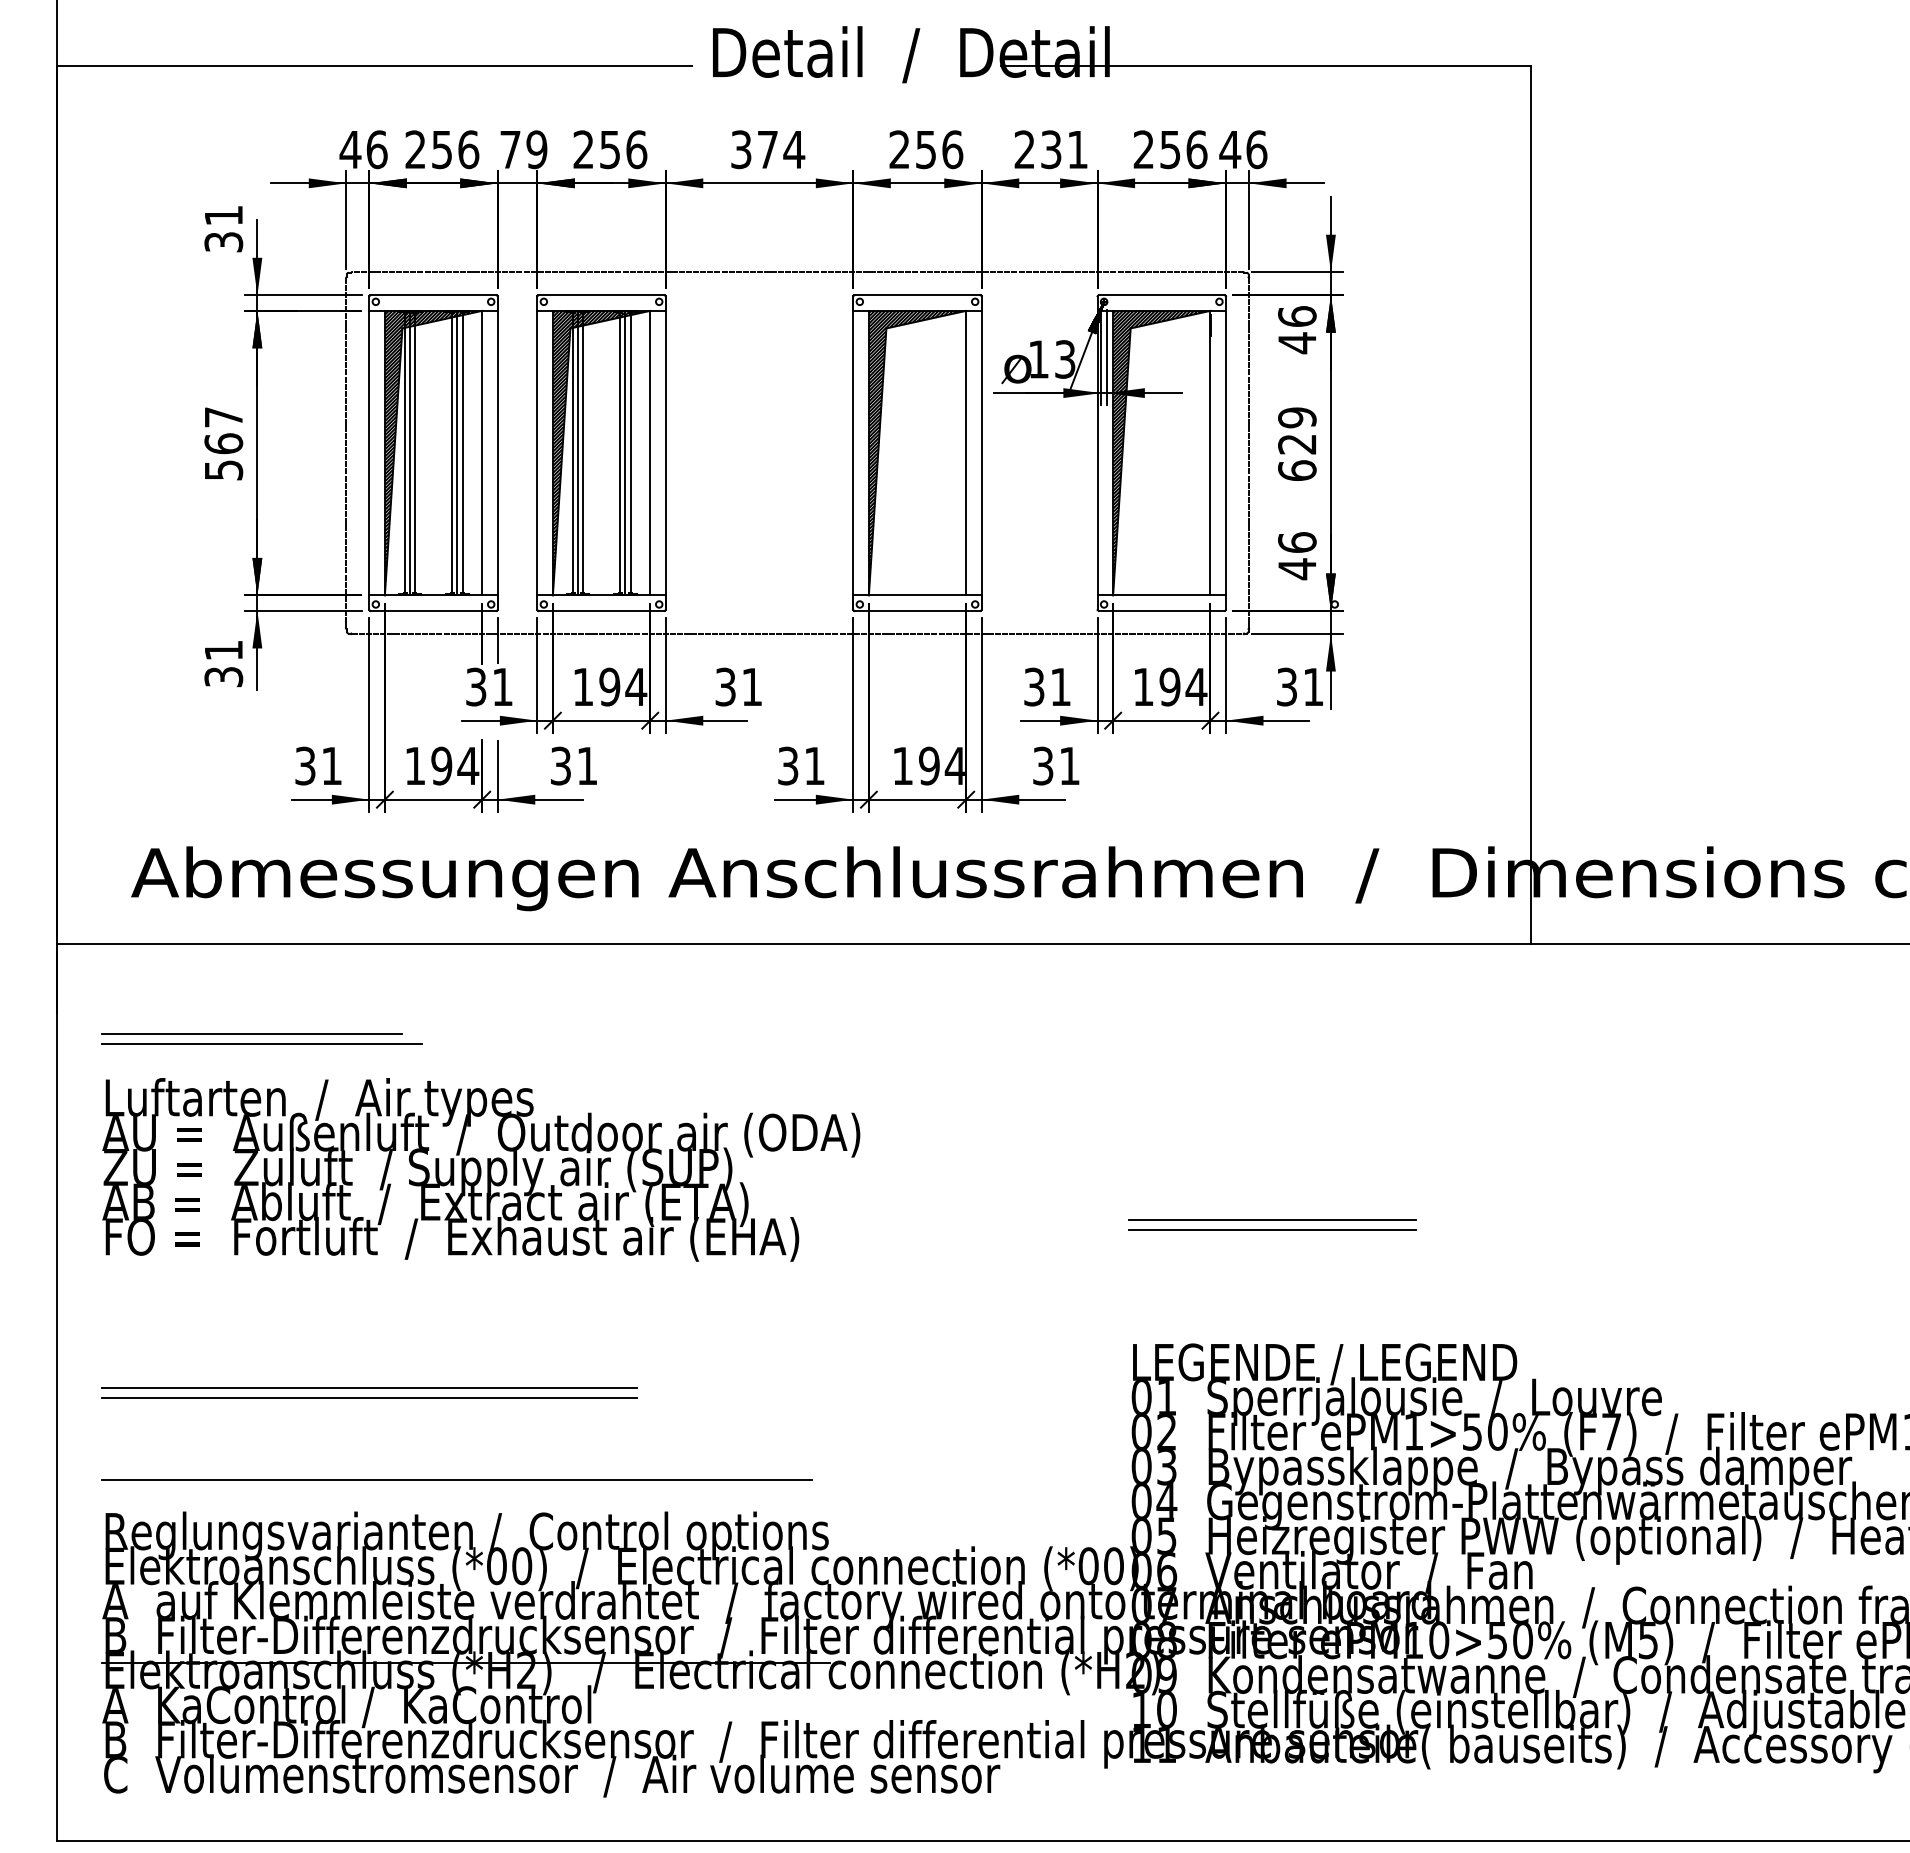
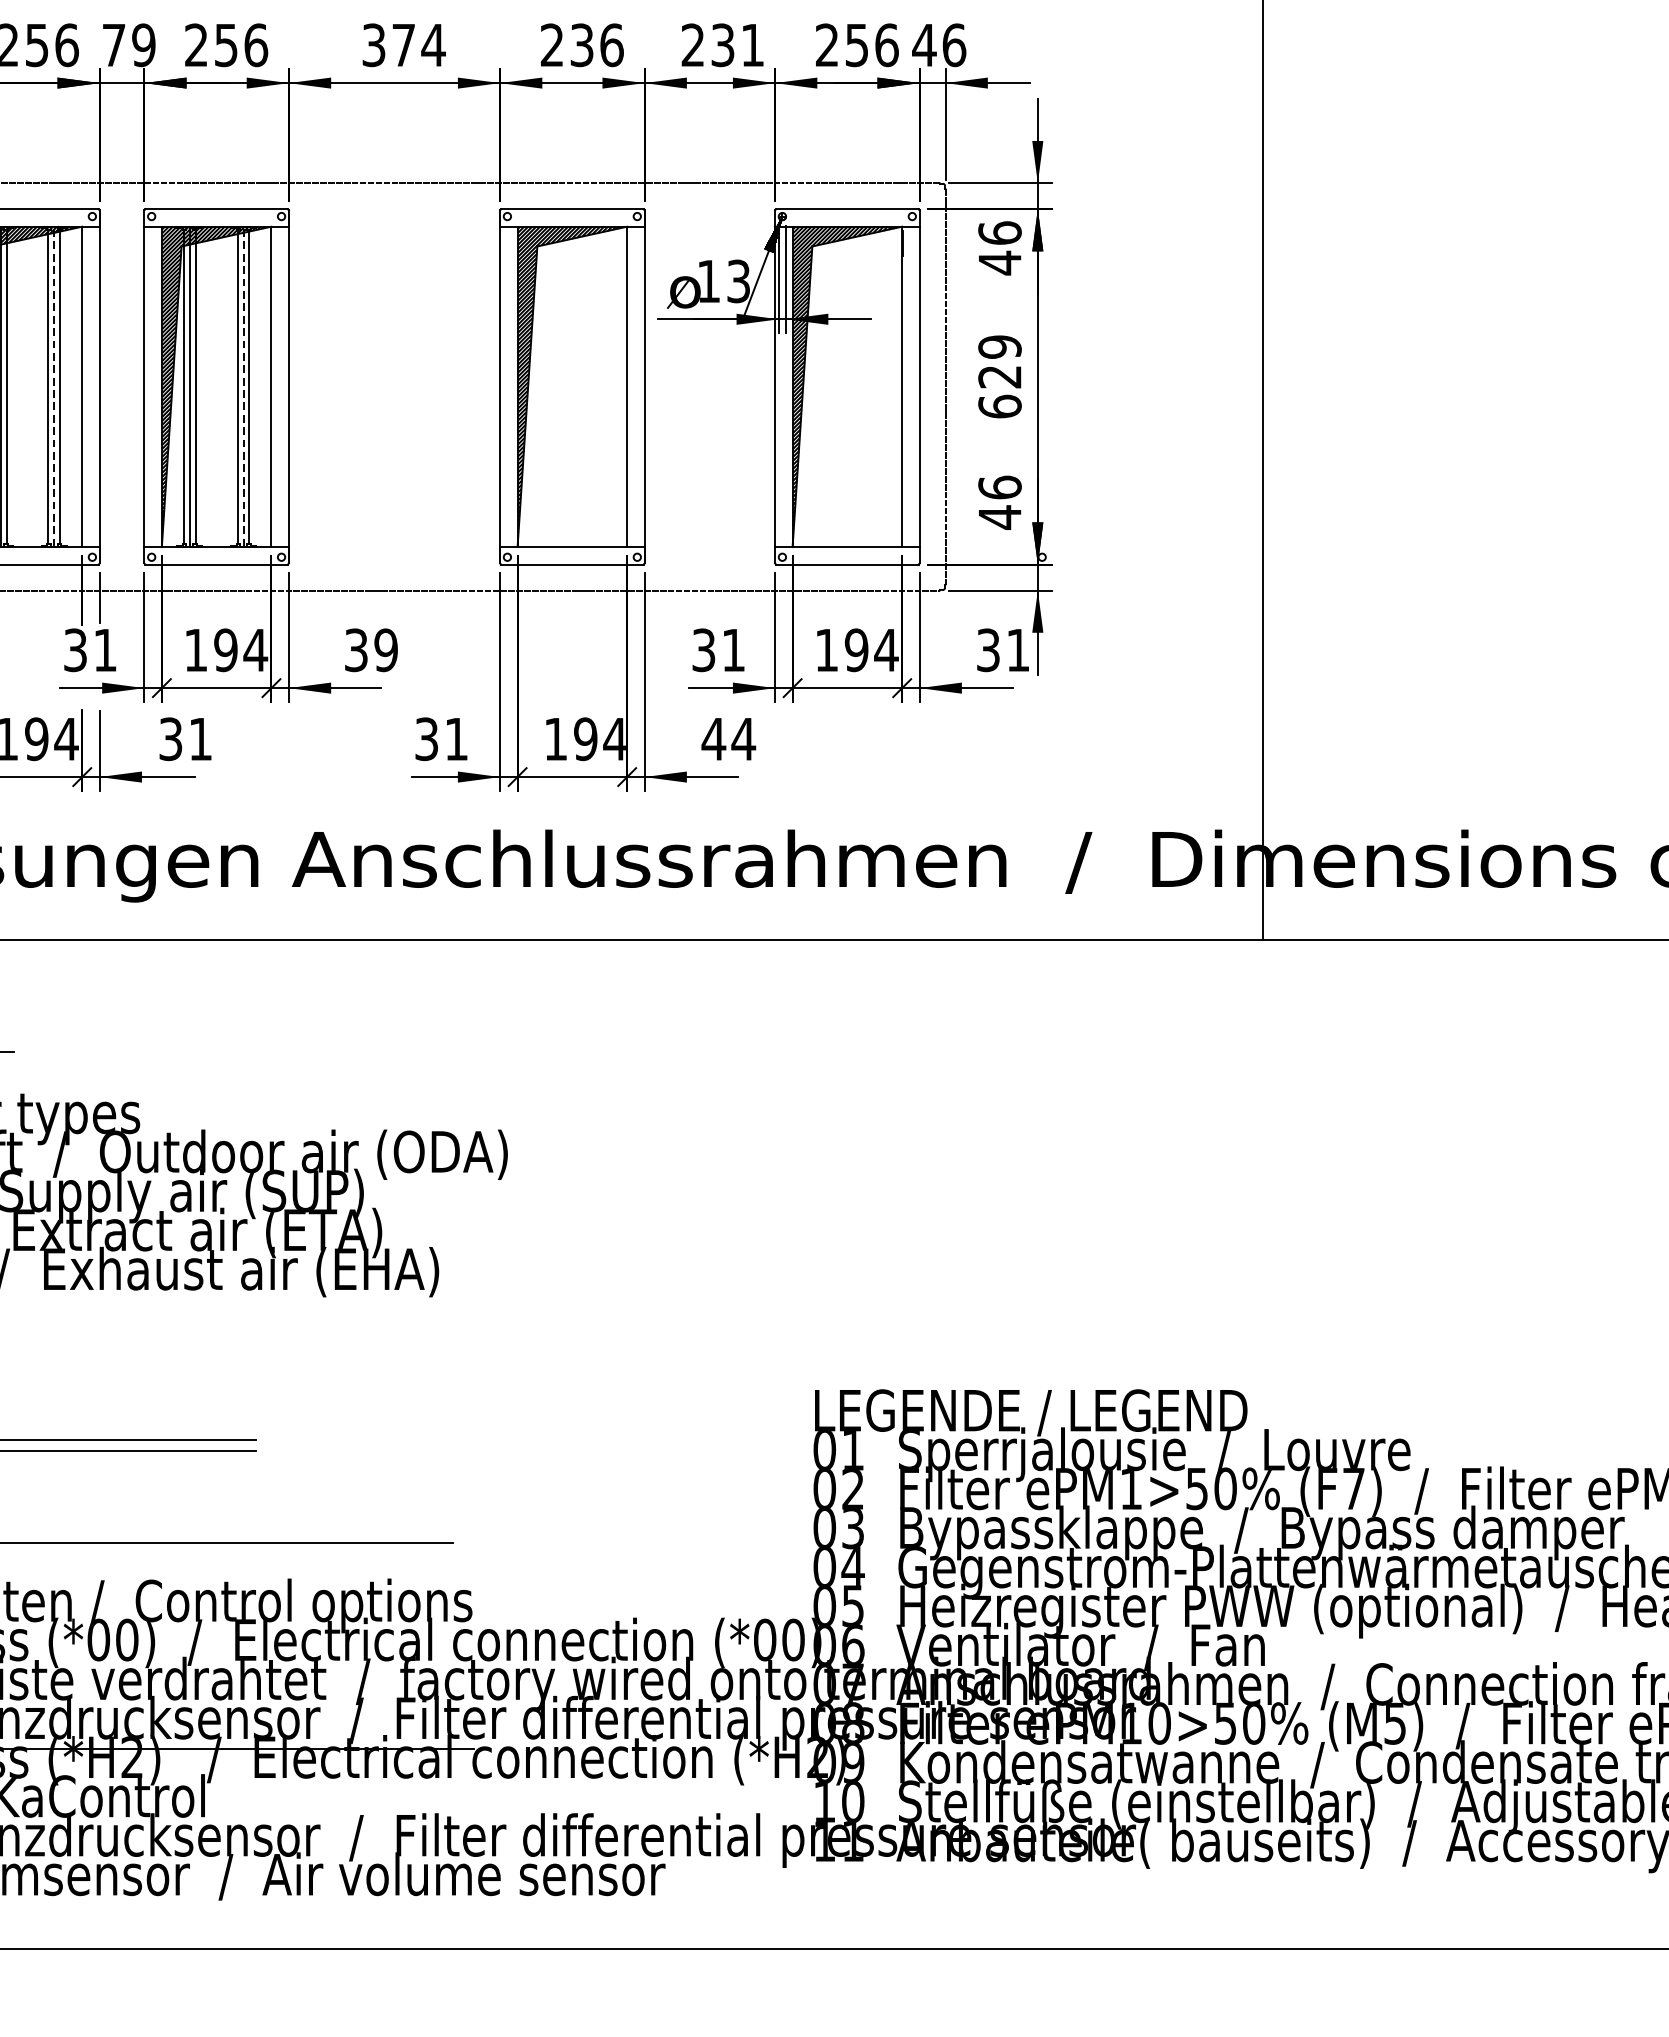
text: (926, 149) -> (582, 45), 256 -> 236
line: (457, 453) -> (54, 387), solid -> dashed
line: (625, 453) -> (243, 387), solid -> dashed
text: (751, 686) -> (385, 649), 31 -> 39
text: (1056, 765) -> (728, 738), 31 -> 44
line: (1272, 1220) -> (972, 1250), removed
line: (1272, 1230) -> (972, 1262), removed

